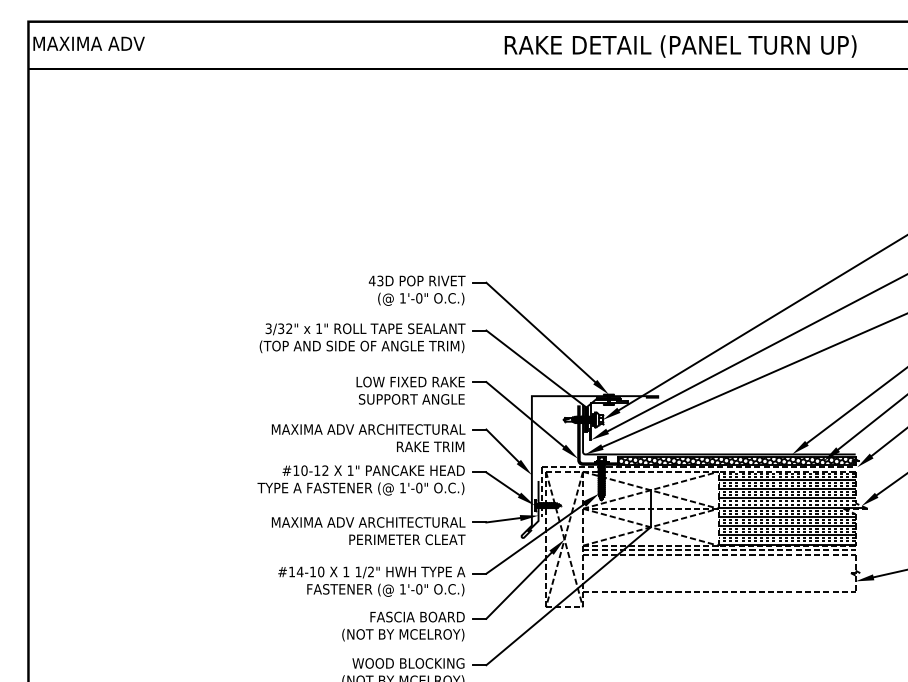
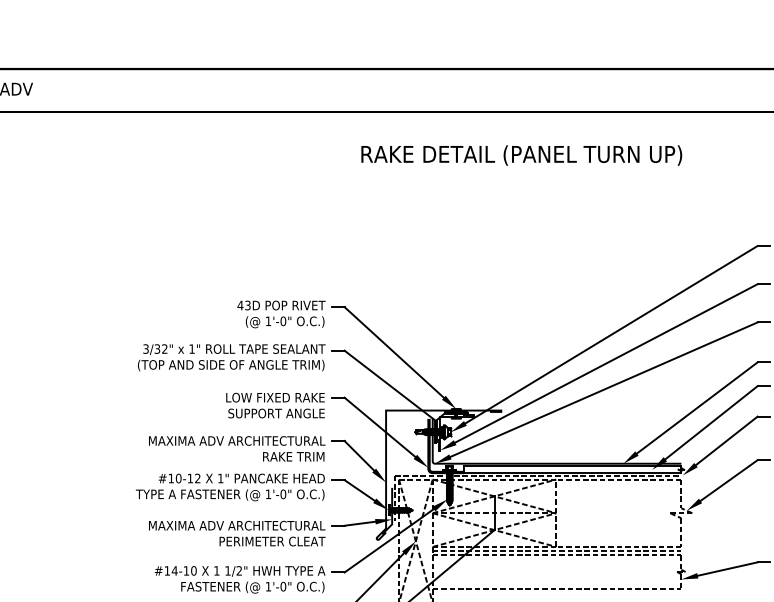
text: (680, 46) -> (521, 155), moved
hatch: (736, 460) -> (572, 469), removed
hatch: (791, 508) -> (622, 513), removed

